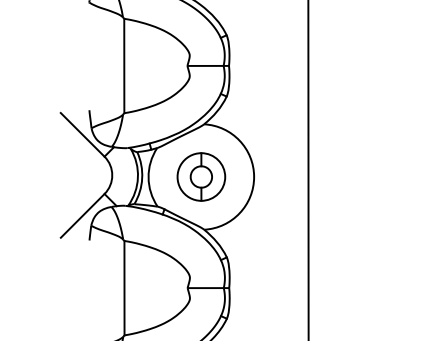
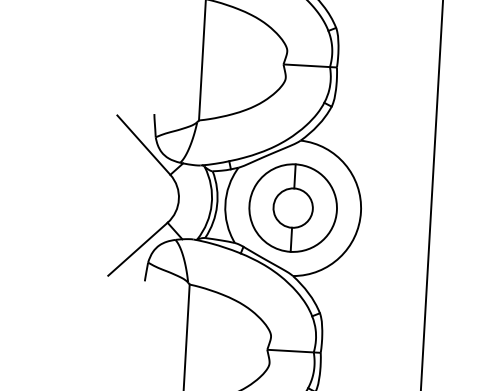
part: (201, 176) -> (293, 207), size x1.43

